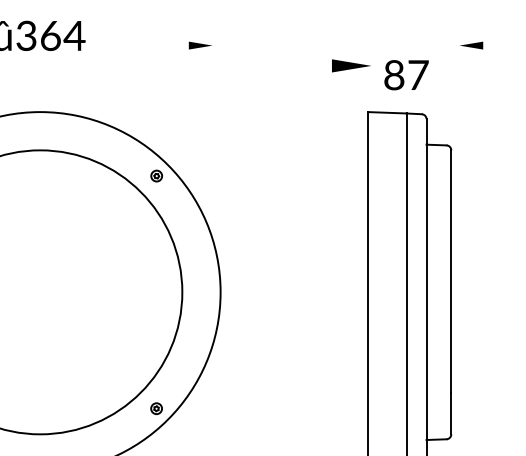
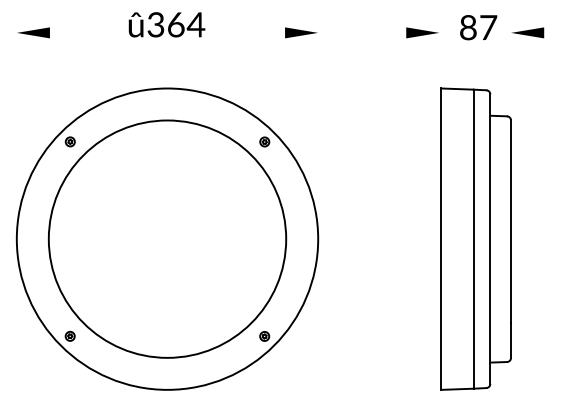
part: (200, 45) -> (301, 32), size x1.67
part: (471, 45) -> (527, 32), size x1.67
part: (351, 65) -> (422, 32), moved
text: (406, 75) -> (478, 27), moved

